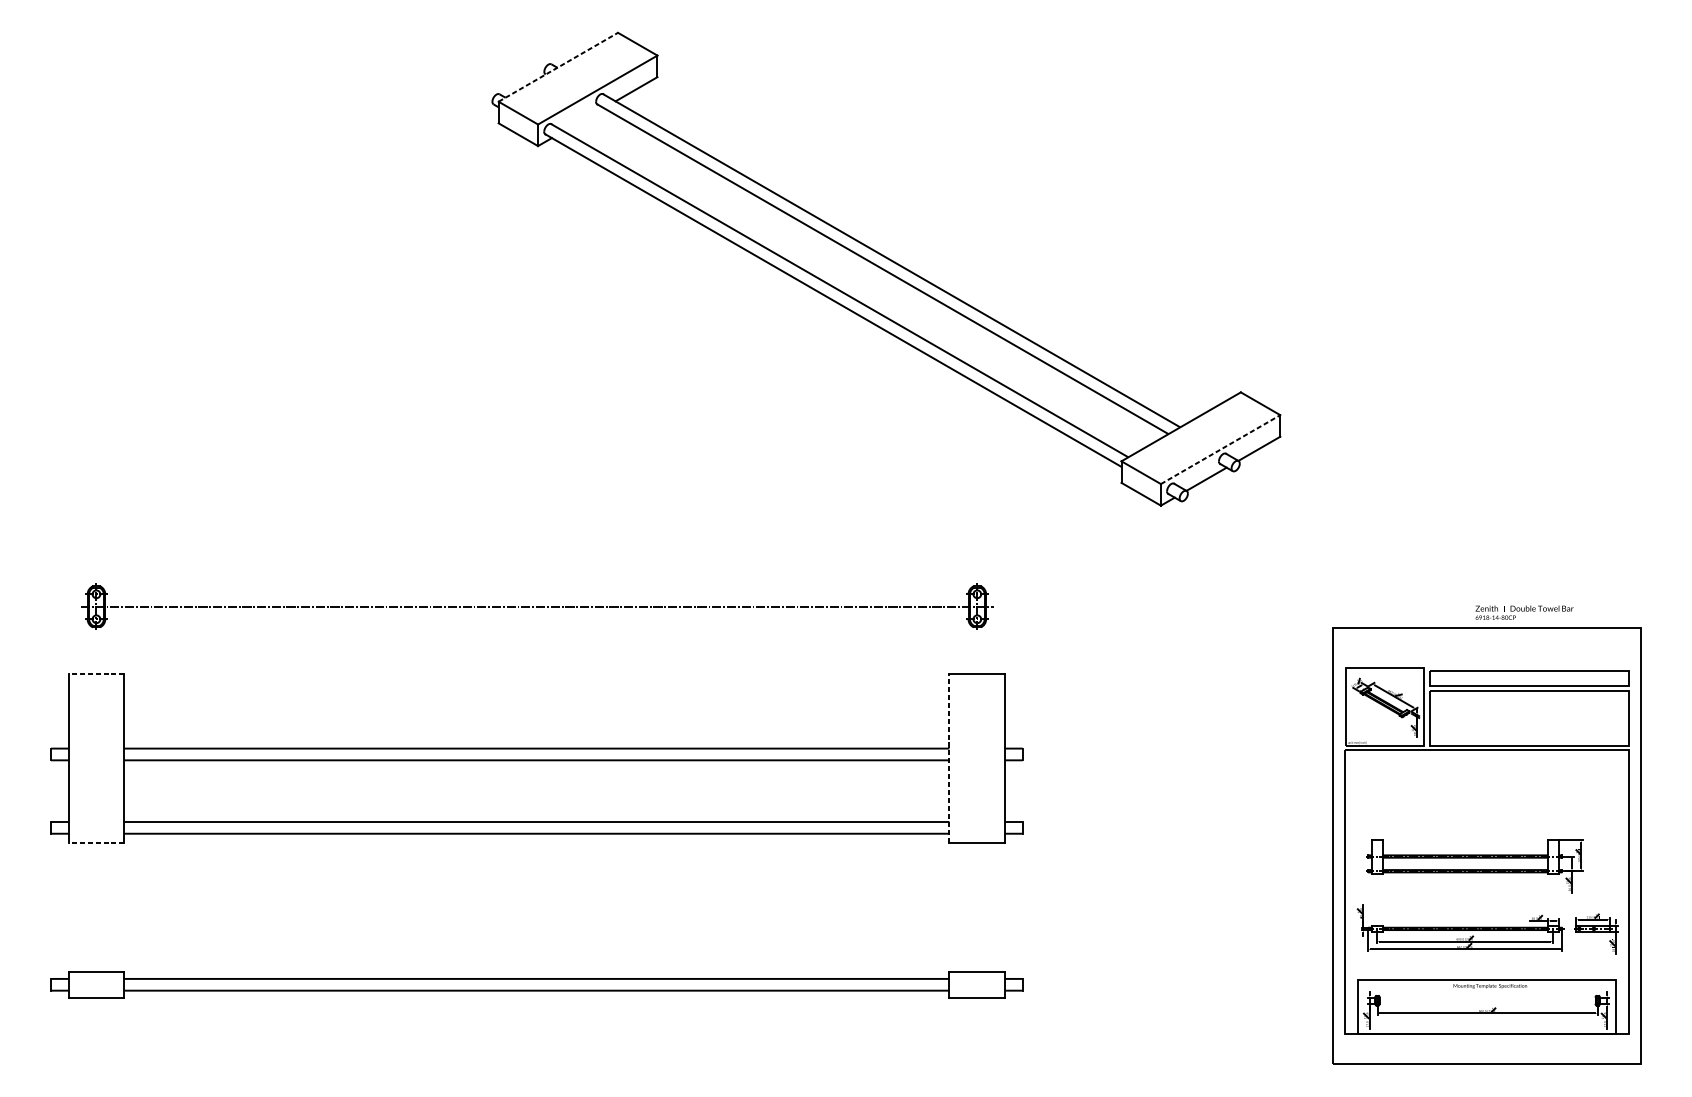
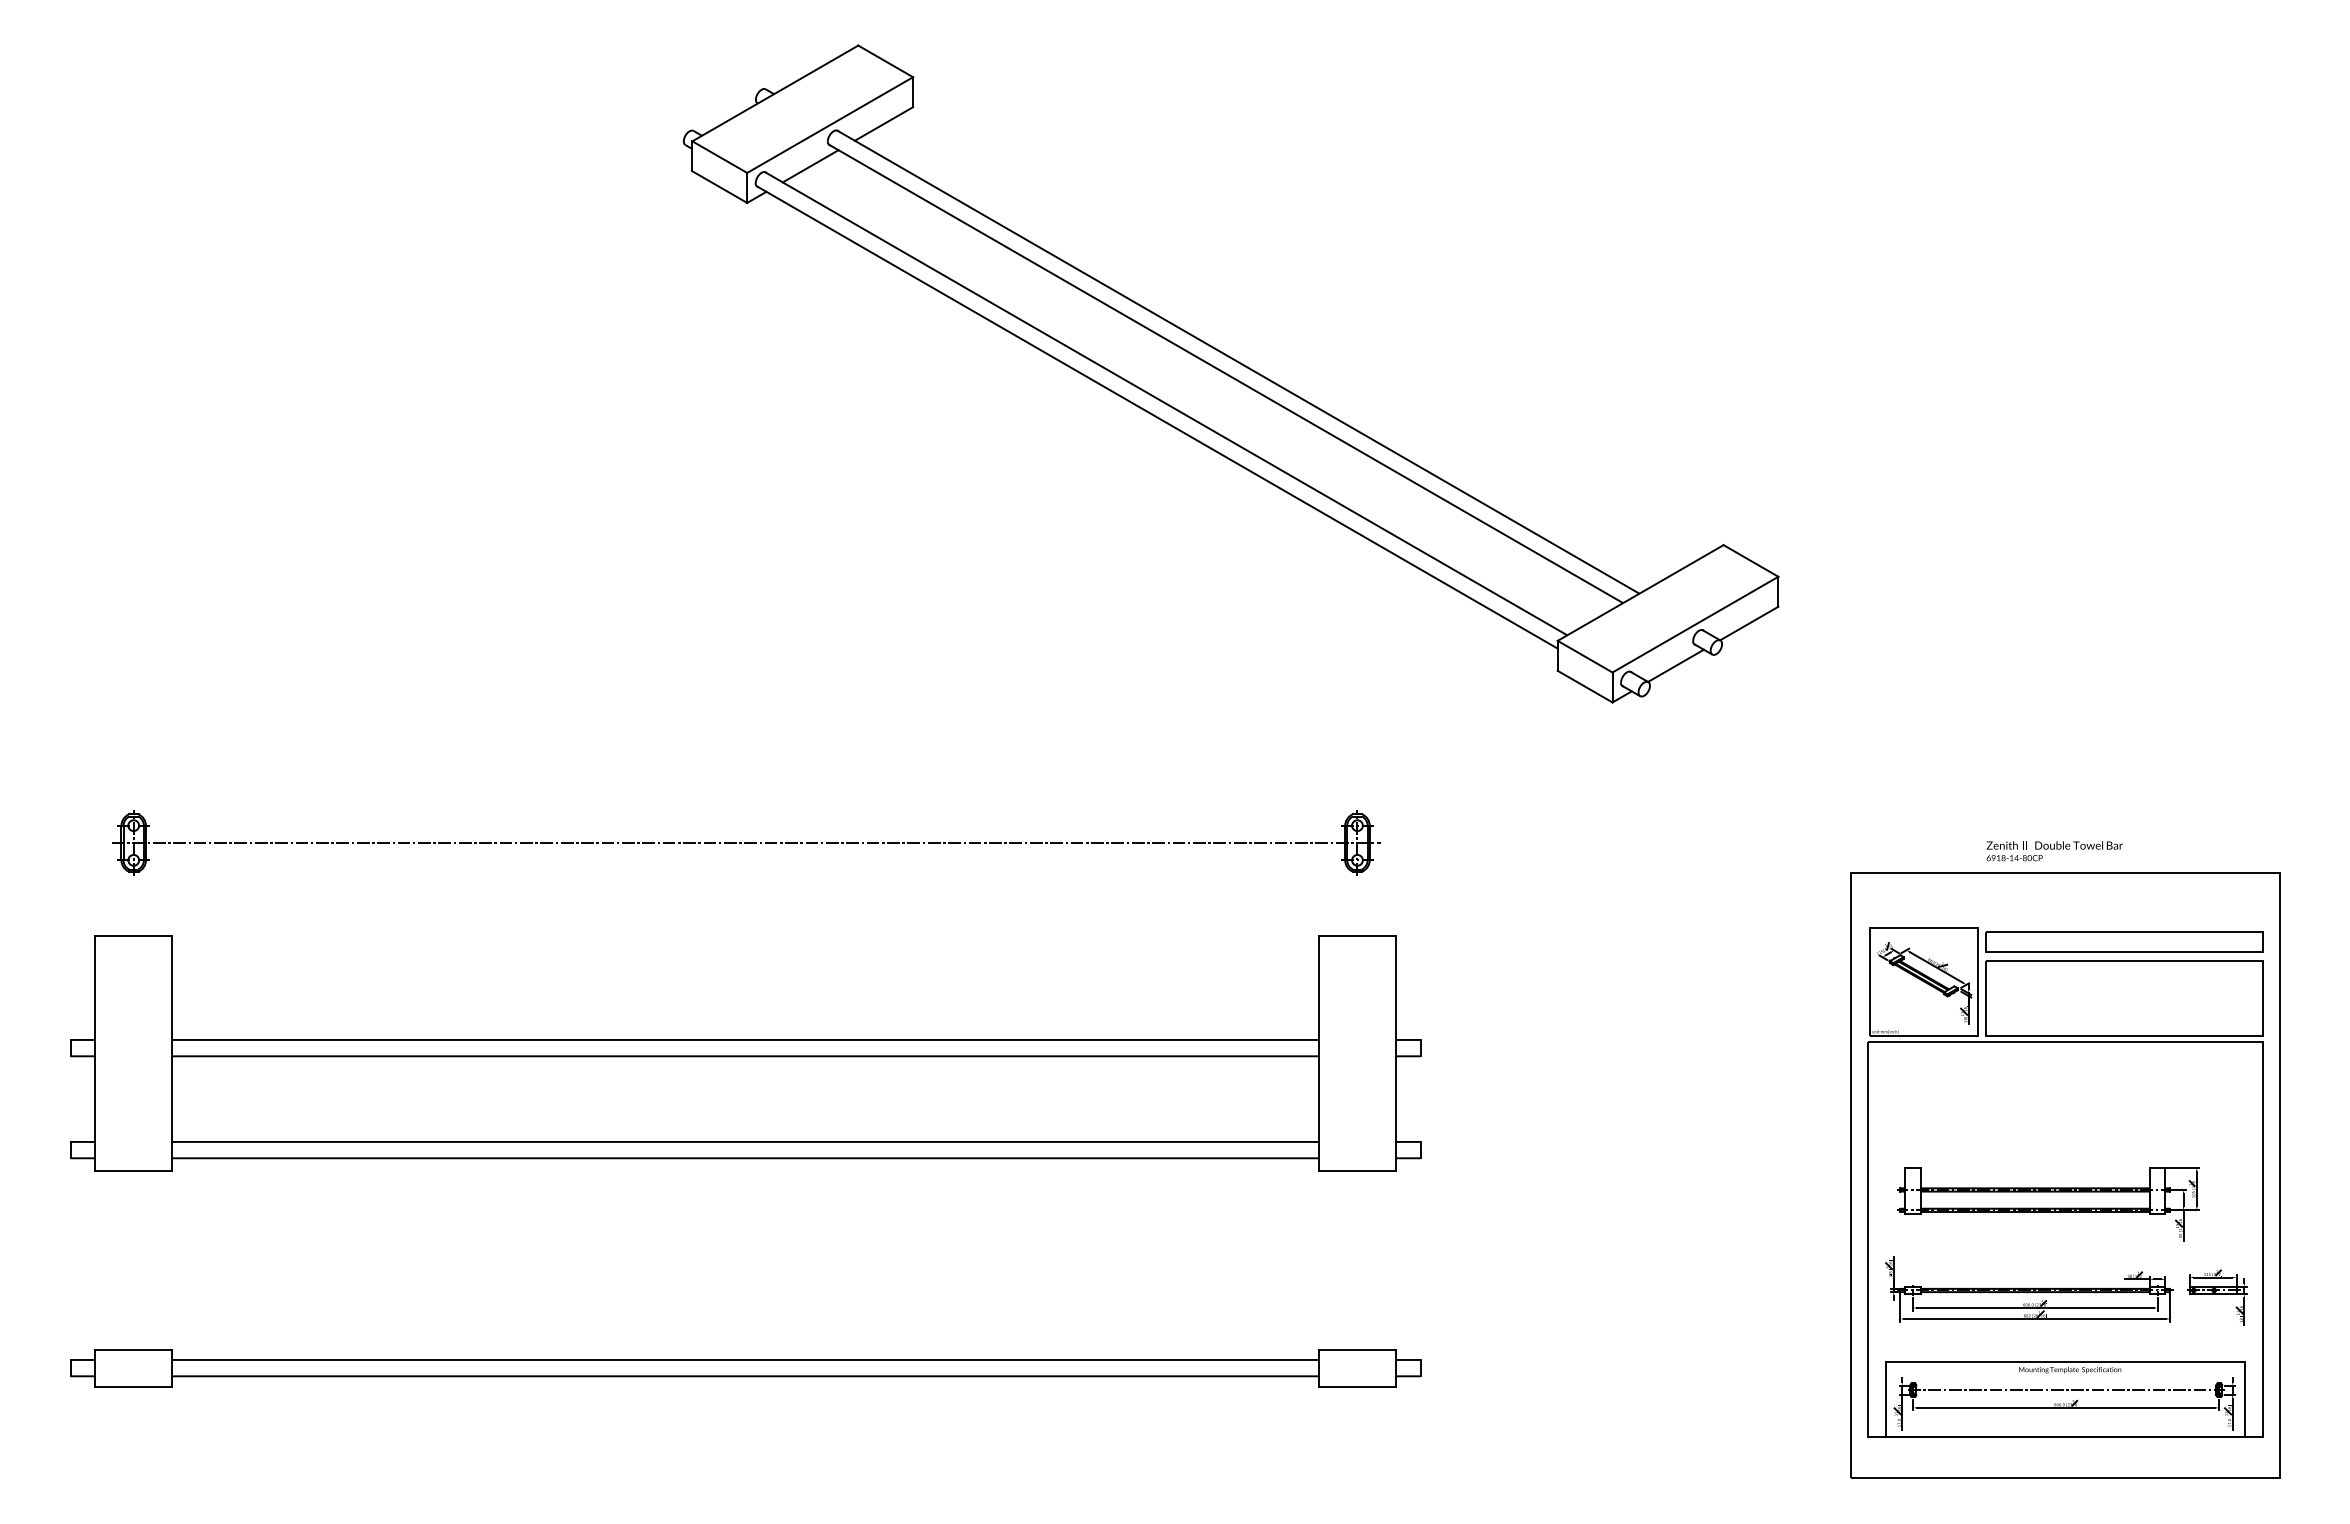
line: (558, 67) -> (775, 93), dashed -> solid
line: (583, 119) -> (810, 166), added
line: (1220, 449) -> (1695, 624), dashed -> solid
text: (1524, 612) -> (2054, 851), moved
line: (96, 673) -> (133, 935), dashed -> solid
line: (949, 757) -> (1318, 1052), dashed -> solid
line: (96, 842) -> (133, 1170), dashed -> solid
line: (1487, 1000) -> (2066, 1390), added

